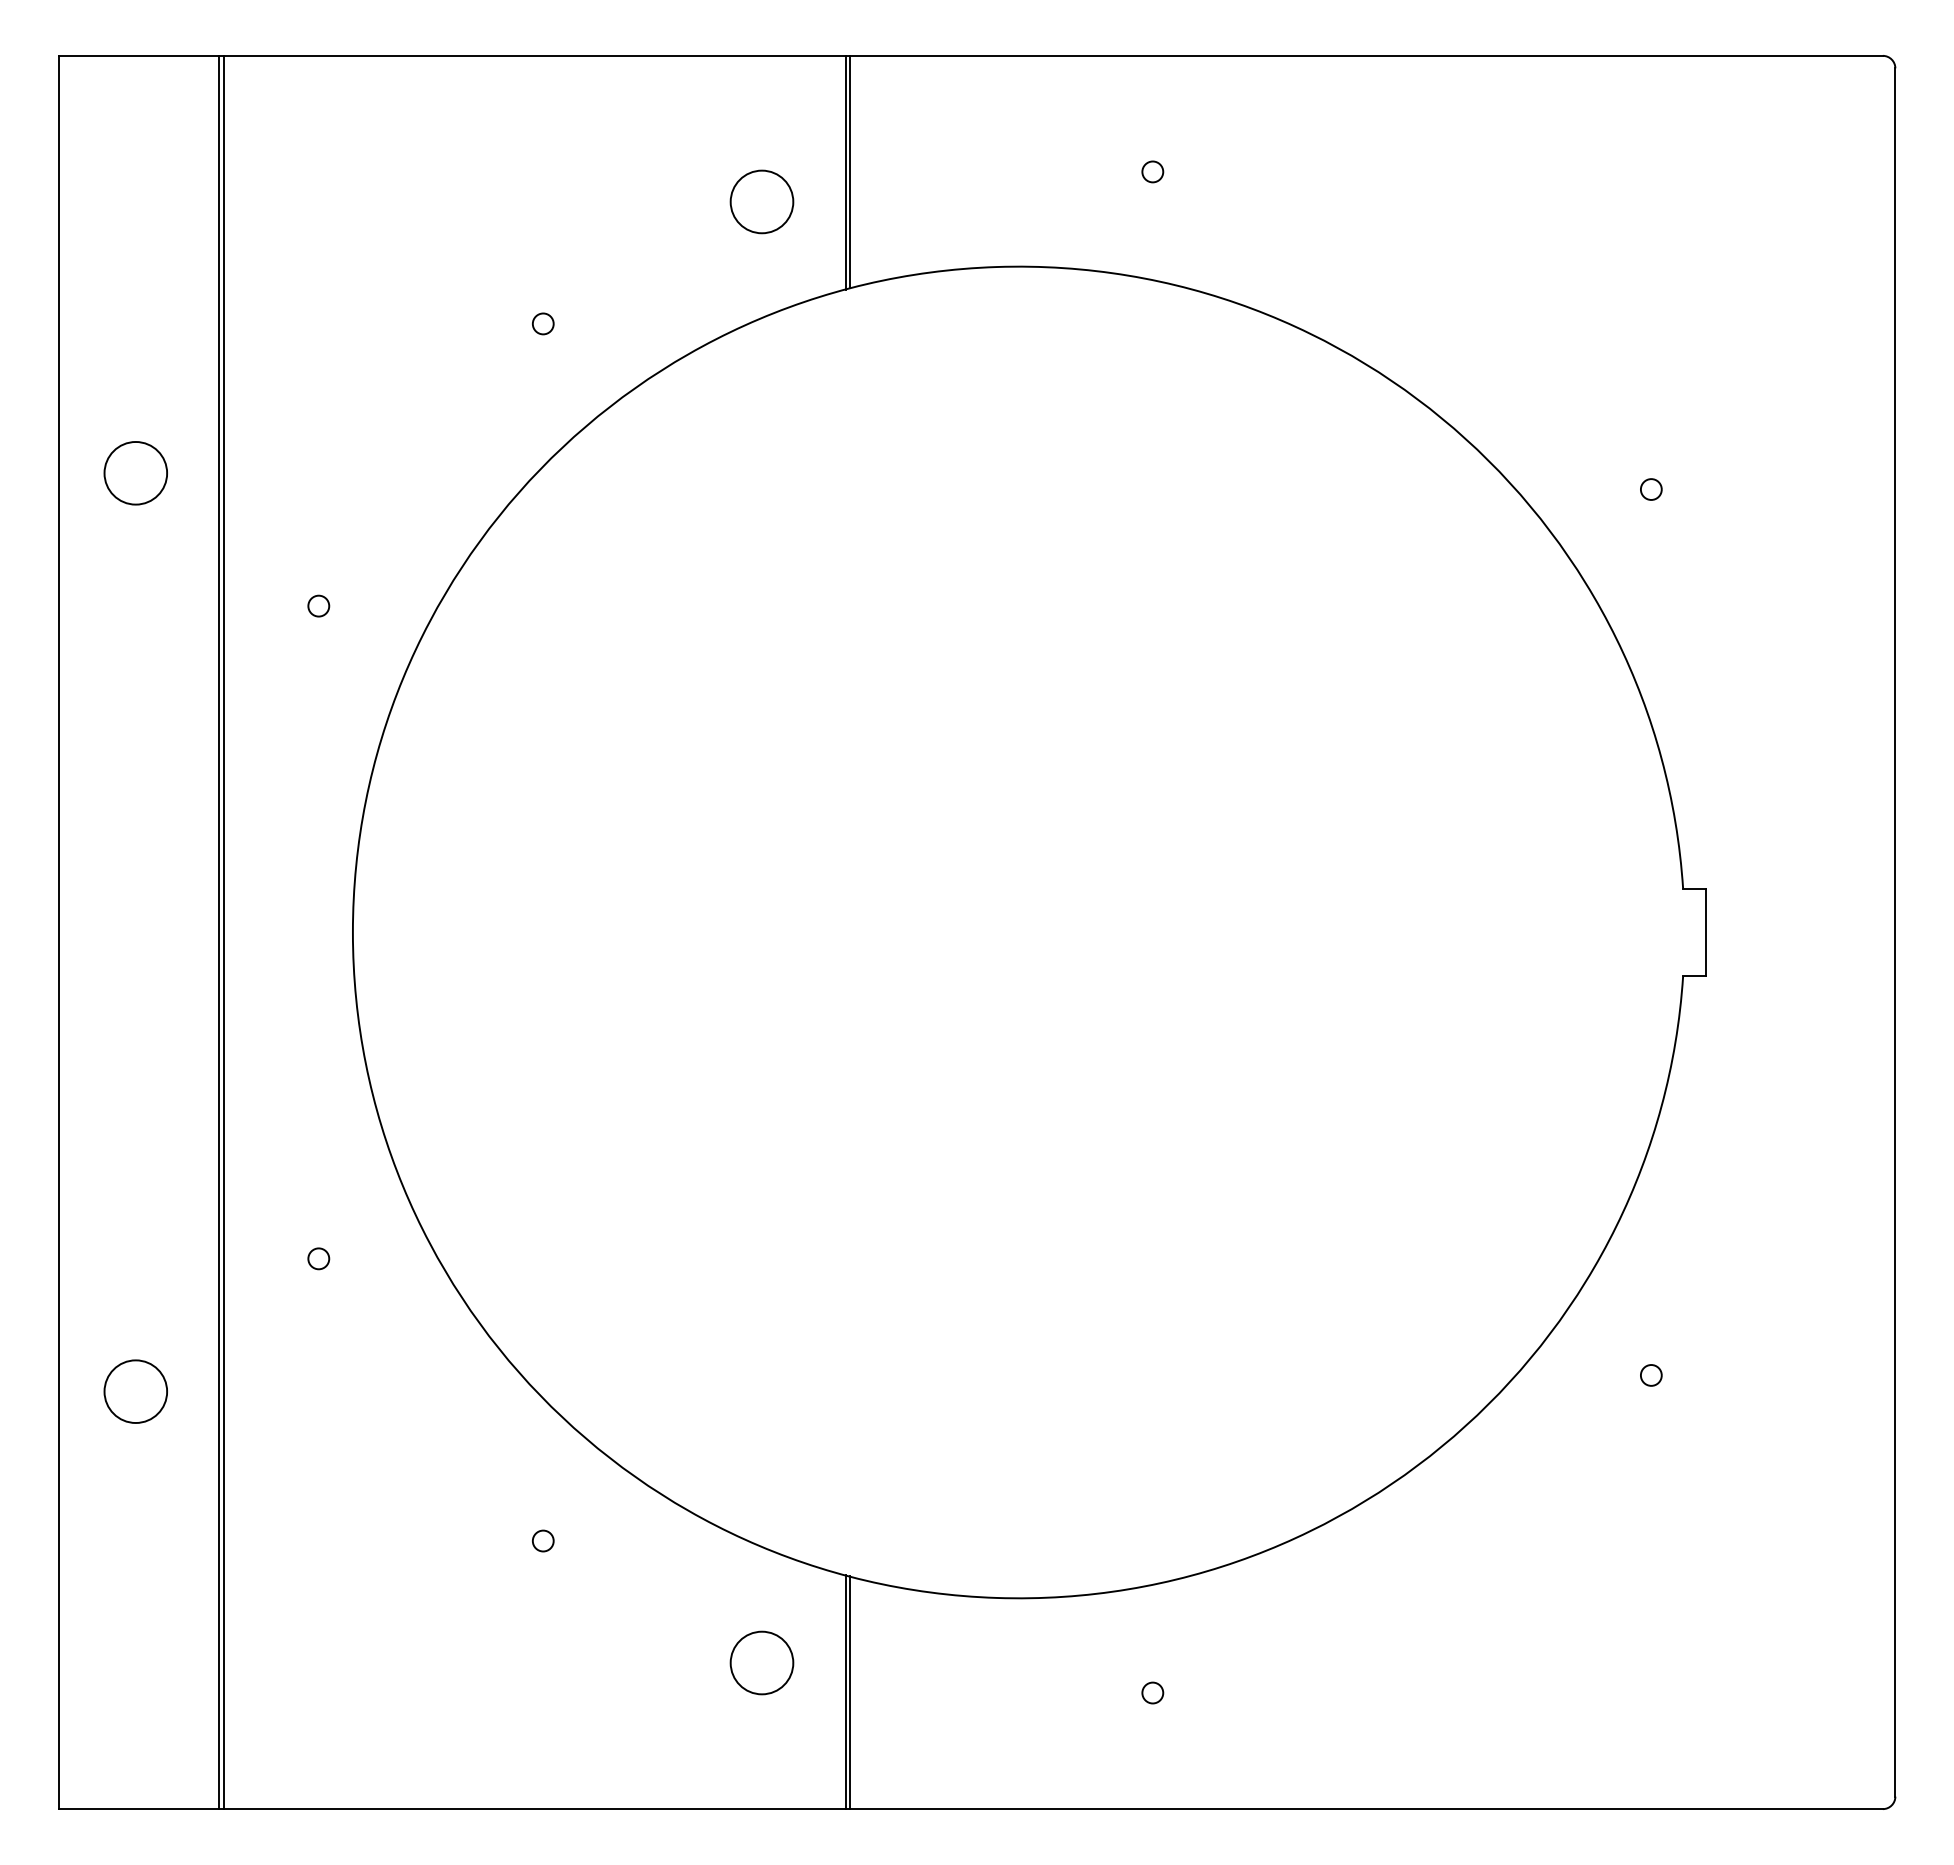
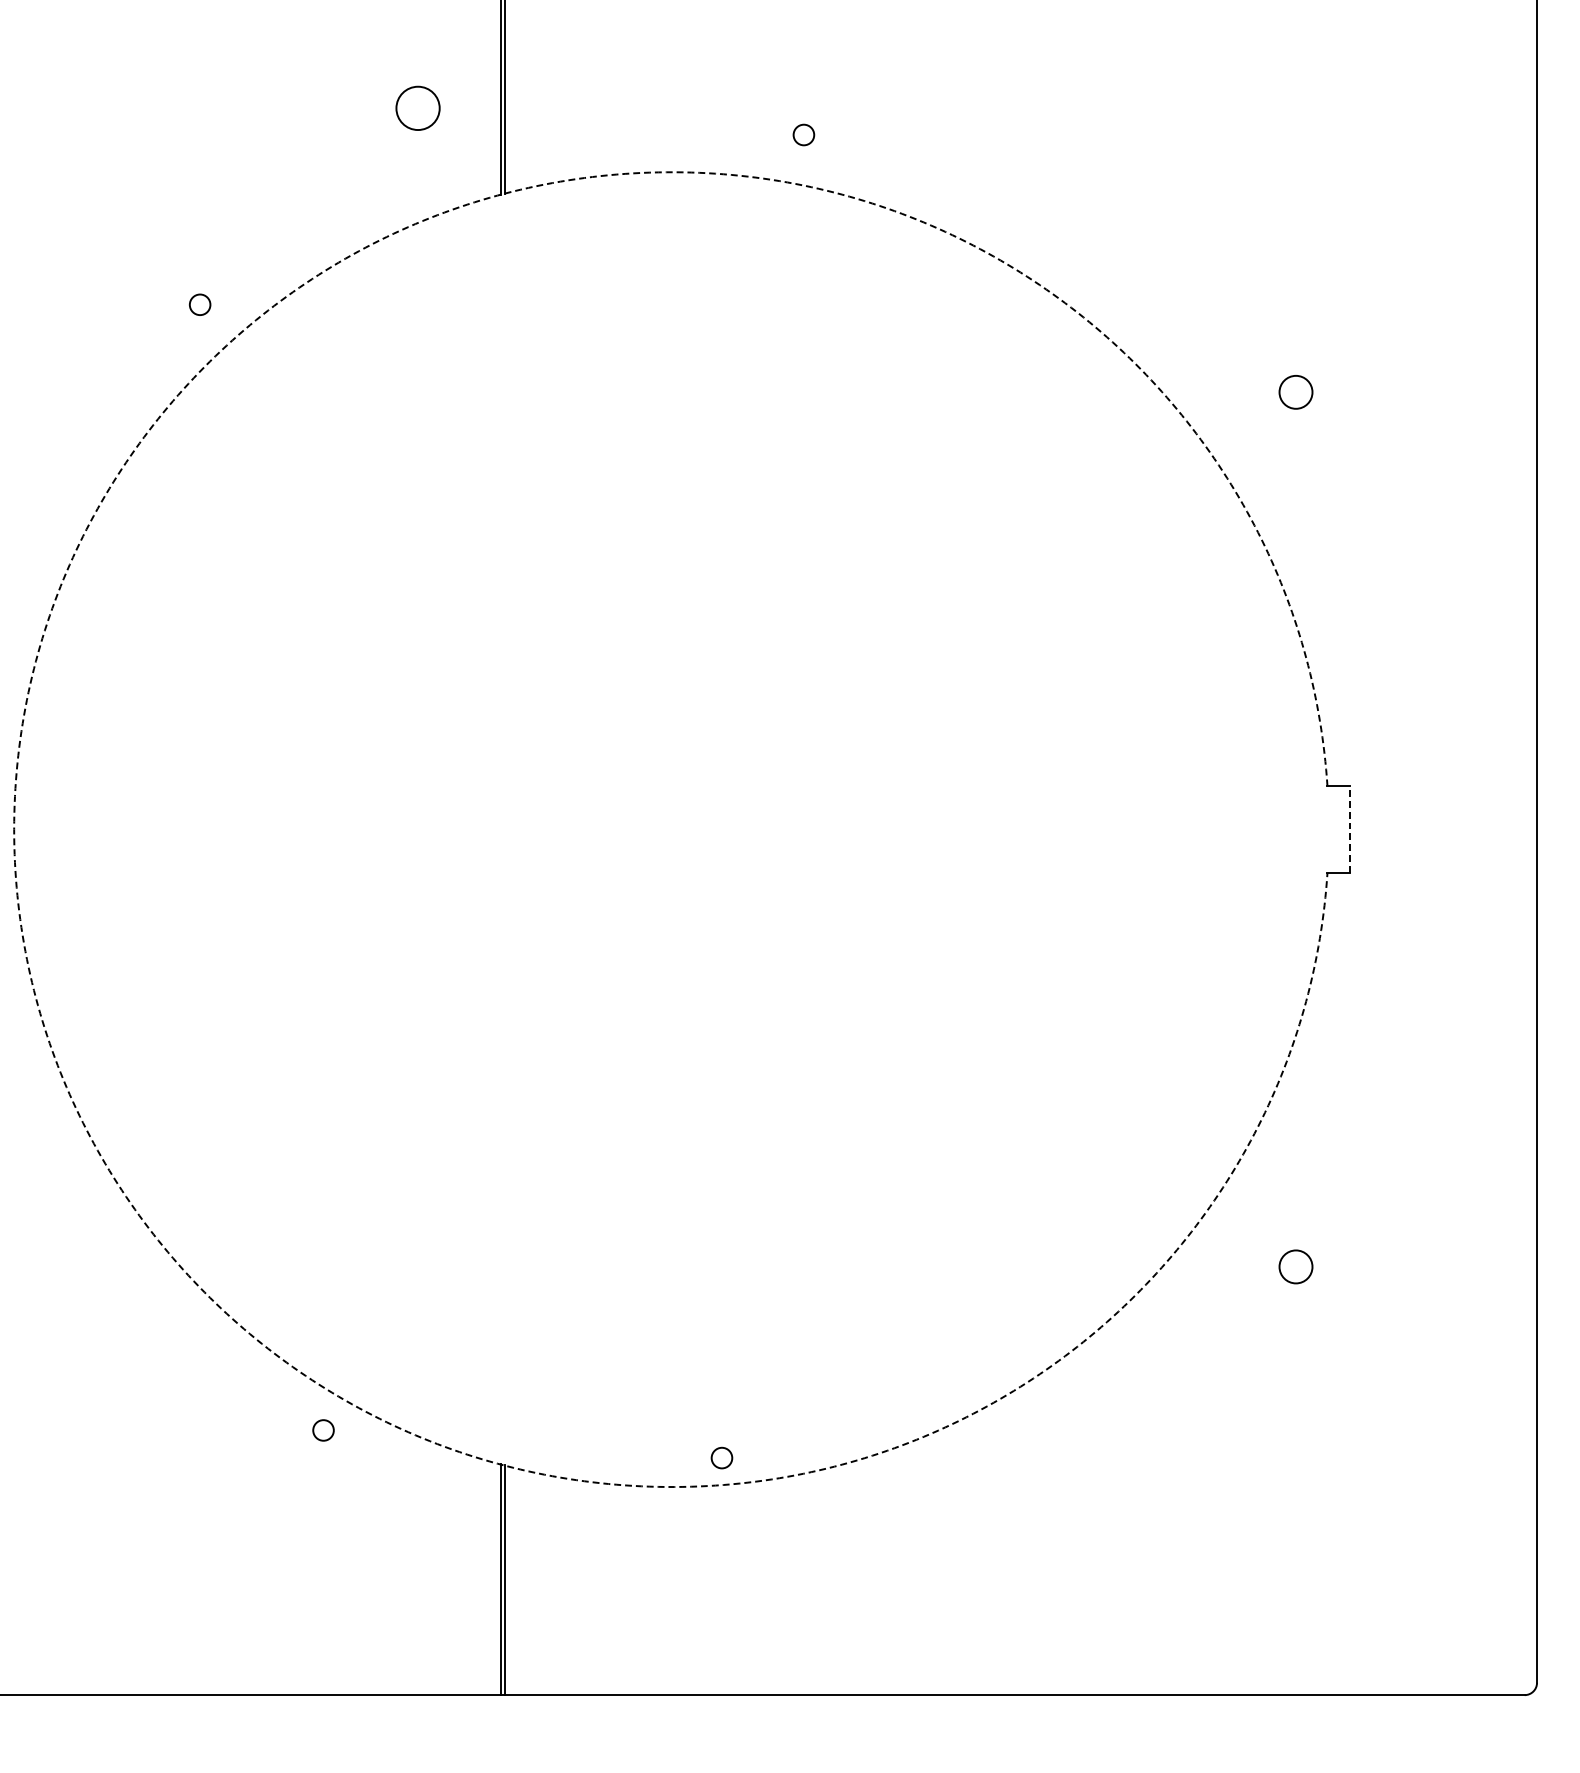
circle: (1152, 171) -> (803, 134), moved
circle: (761, 201) -> (417, 107), size x0.7
circle: (543, 323) -> (200, 304), moved
circle: (1651, 489) -> (1296, 392), size x1.6
arc: (352, 932) -> (13, 829), solid -> dashed
line: (1706, 932) -> (1350, 829), solid -> dashed
circle: (1651, 1375) -> (1296, 1267), size x1.6
circle: (543, 1540) -> (323, 1429), moved
circle: (761, 1662) -> (417, 1550), removed
circle: (1152, 1692) -> (721, 1457), moved

